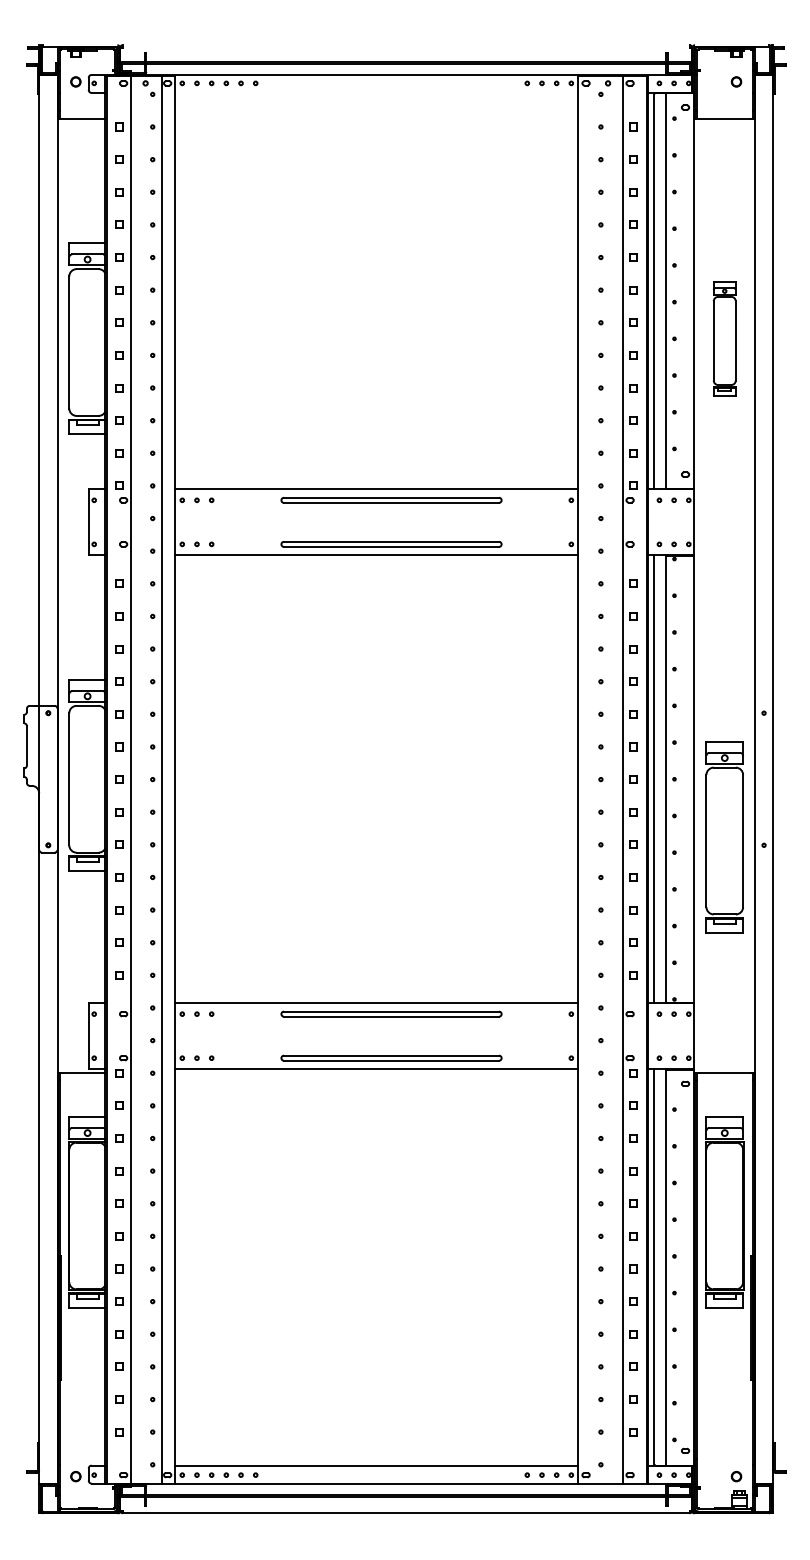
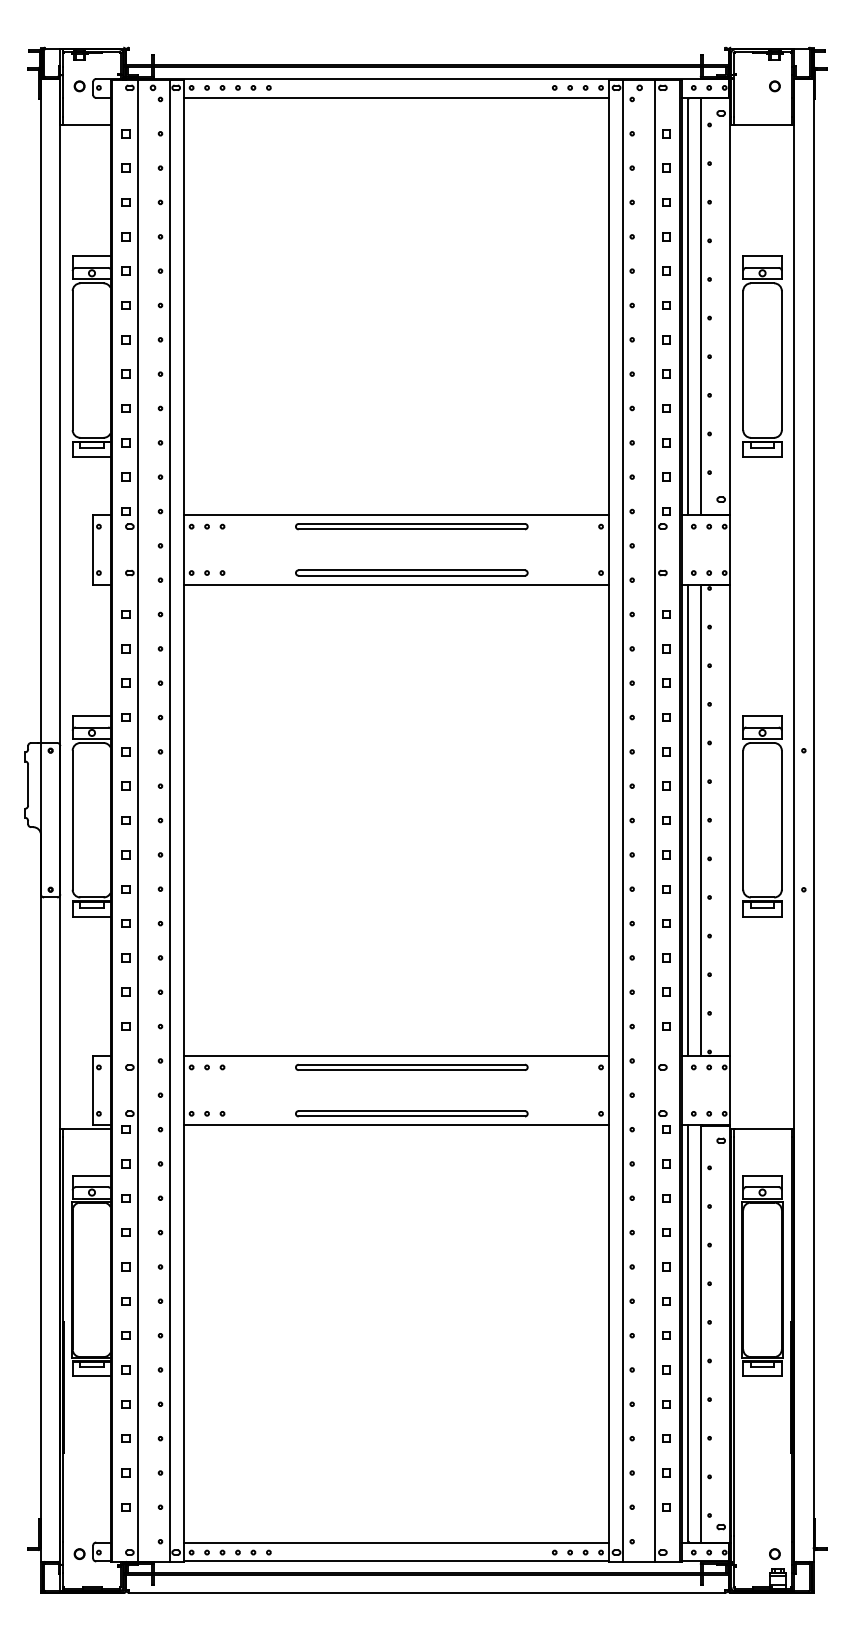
line: (376, 92) -> (396, 97), added
part: (724, 338) -> (762, 356), size x1.67
line: (591, 779) -> (622, 820), added
part: (724, 837) -> (762, 816), moved

